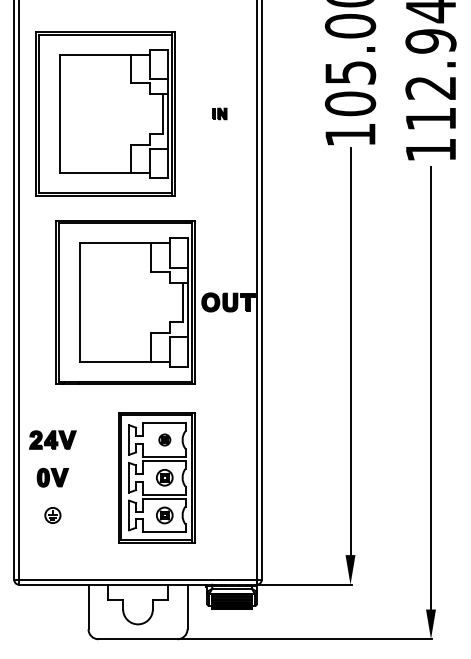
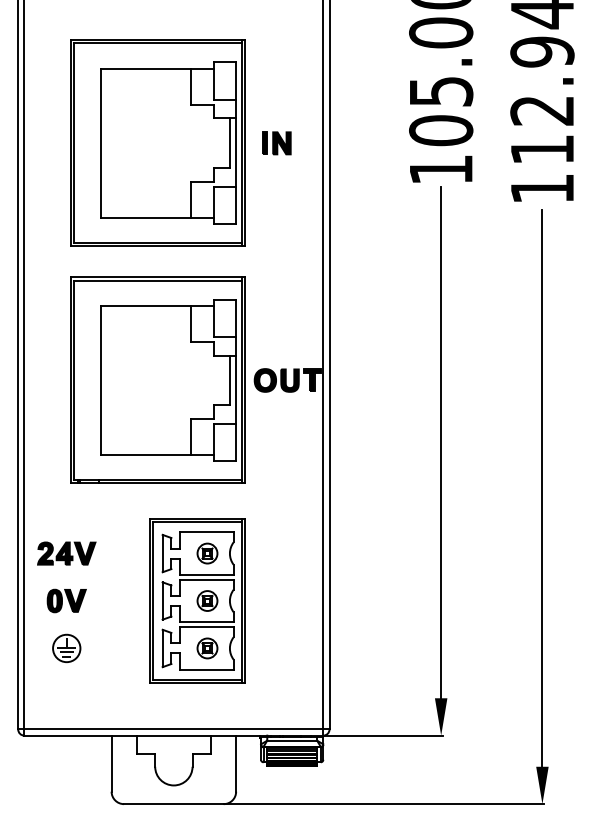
part: (105, 113) -> (158, 142), moved
part: (219, 113) -> (276, 142), size x1.67
part: (164, 439) -> (207, 552), size x1.43
part: (52, 515) -> (66, 648), size x1.43

